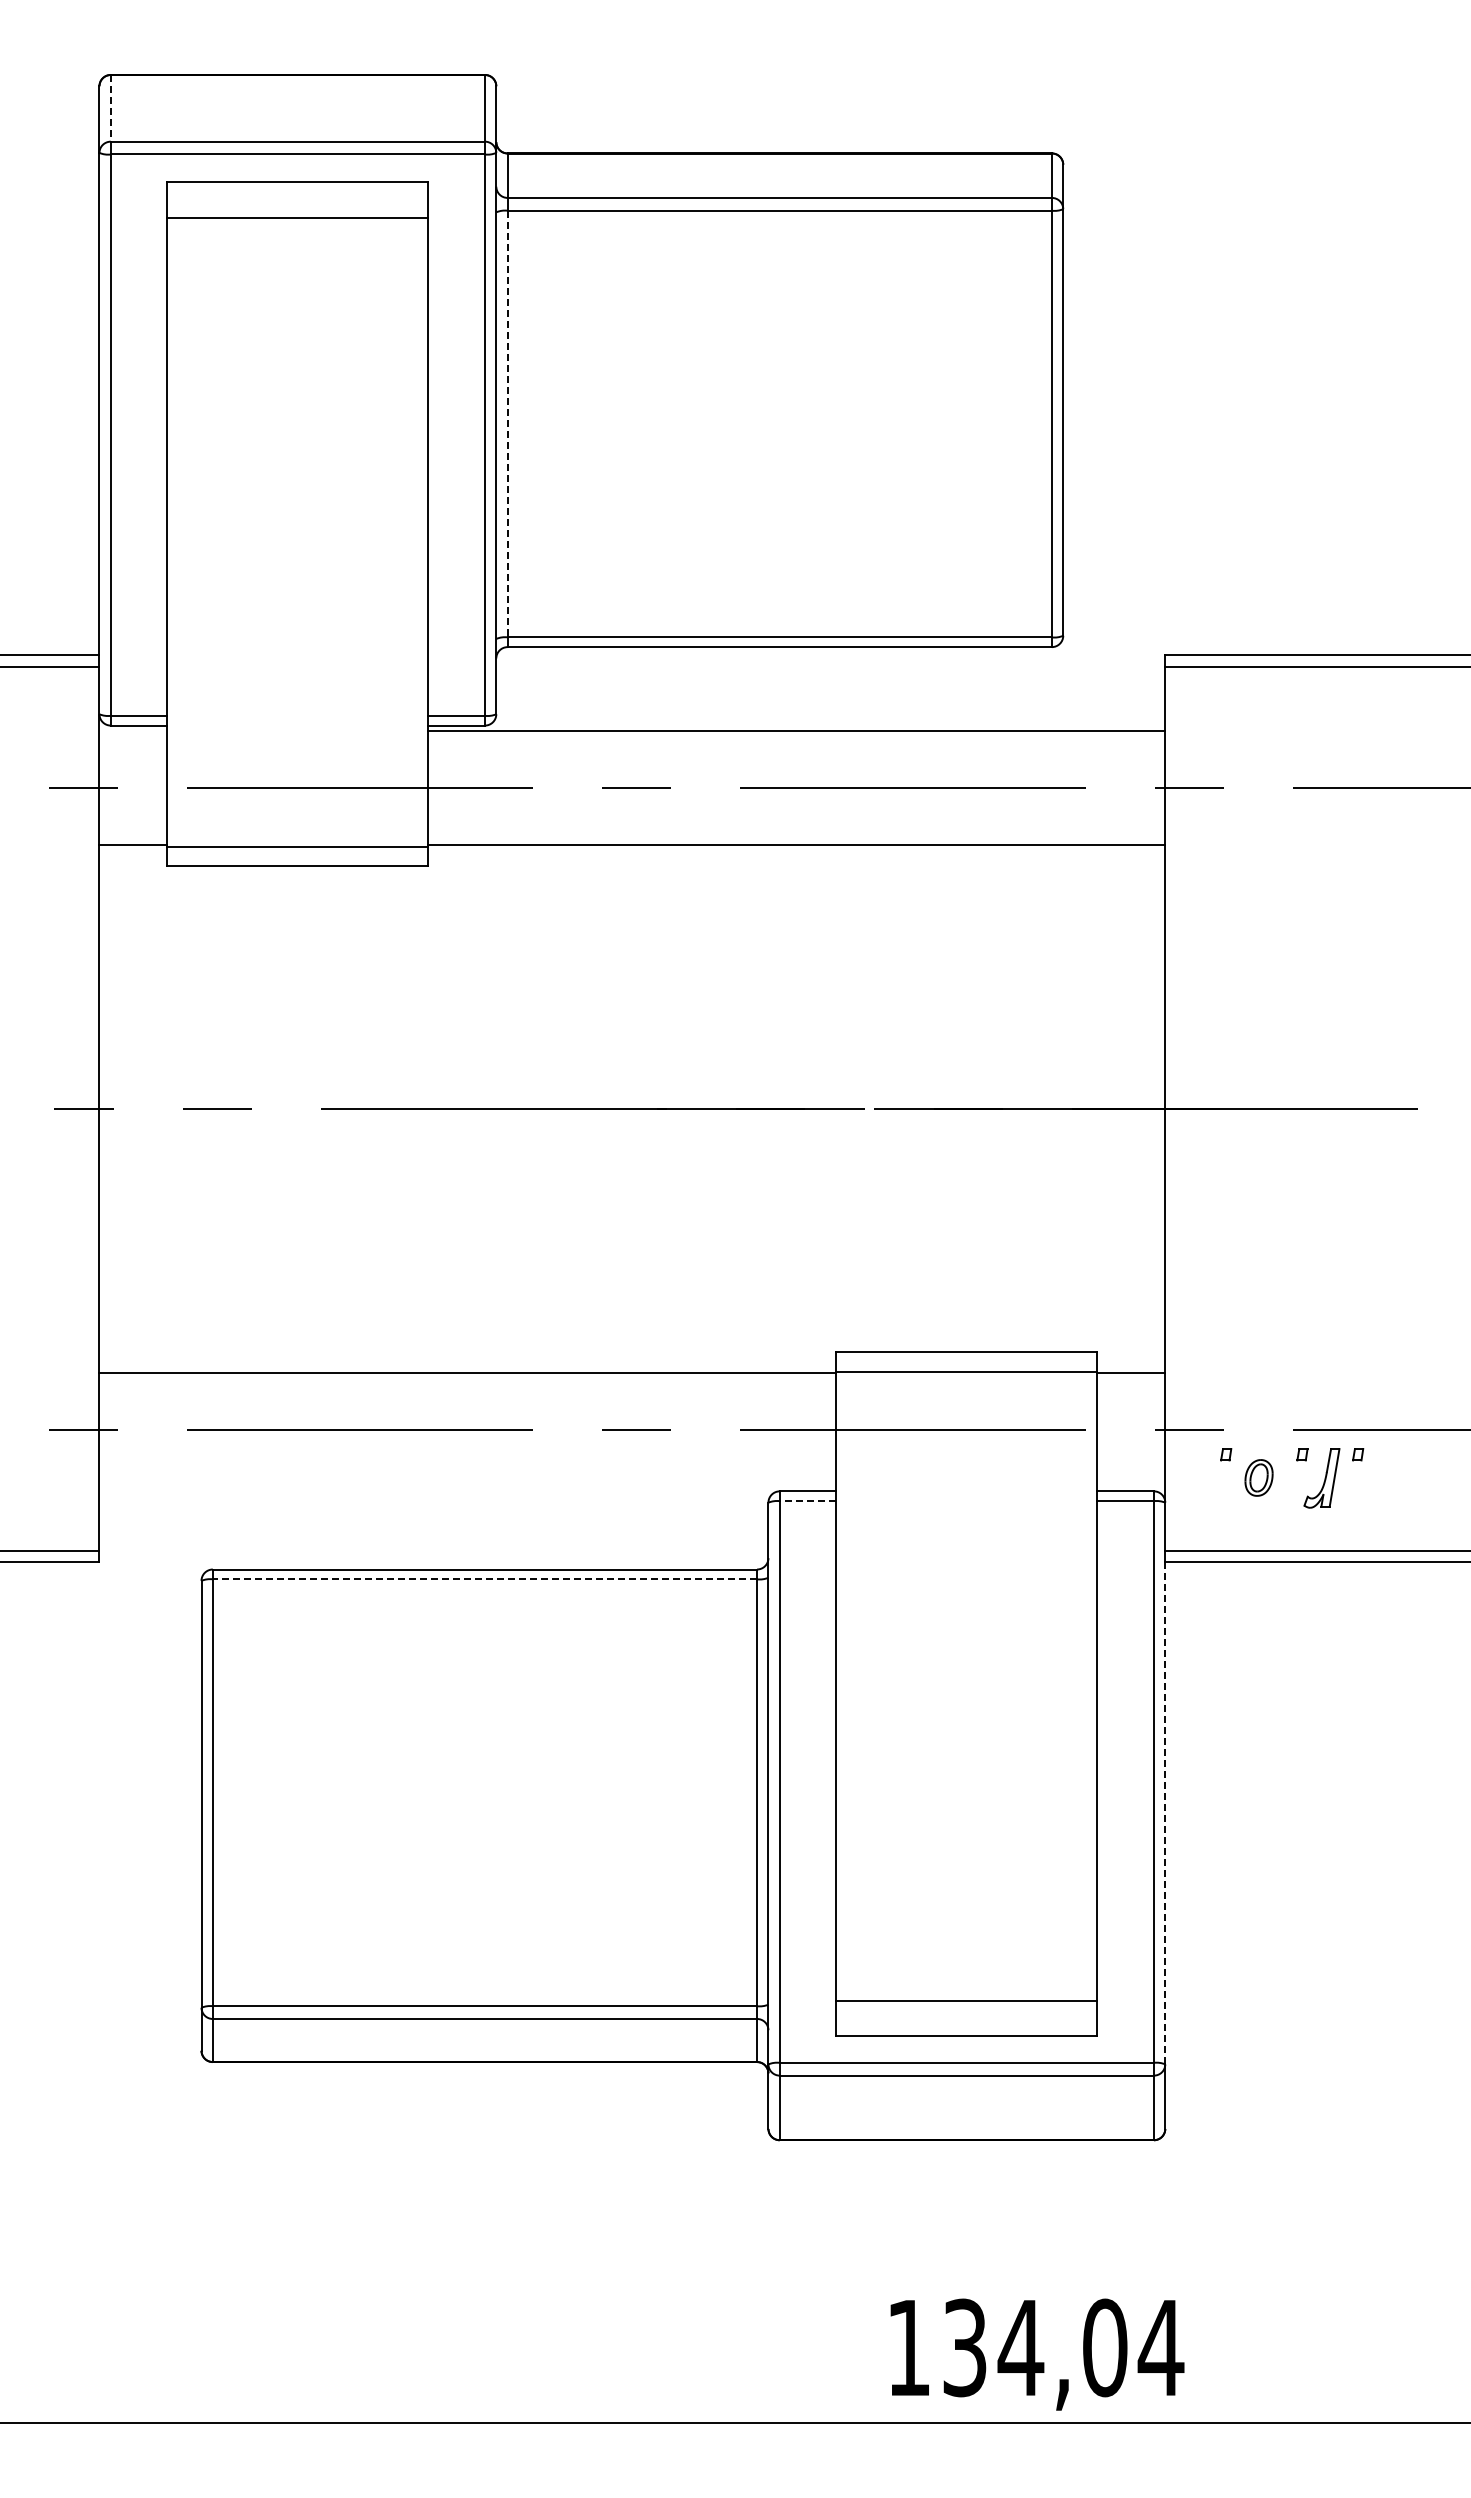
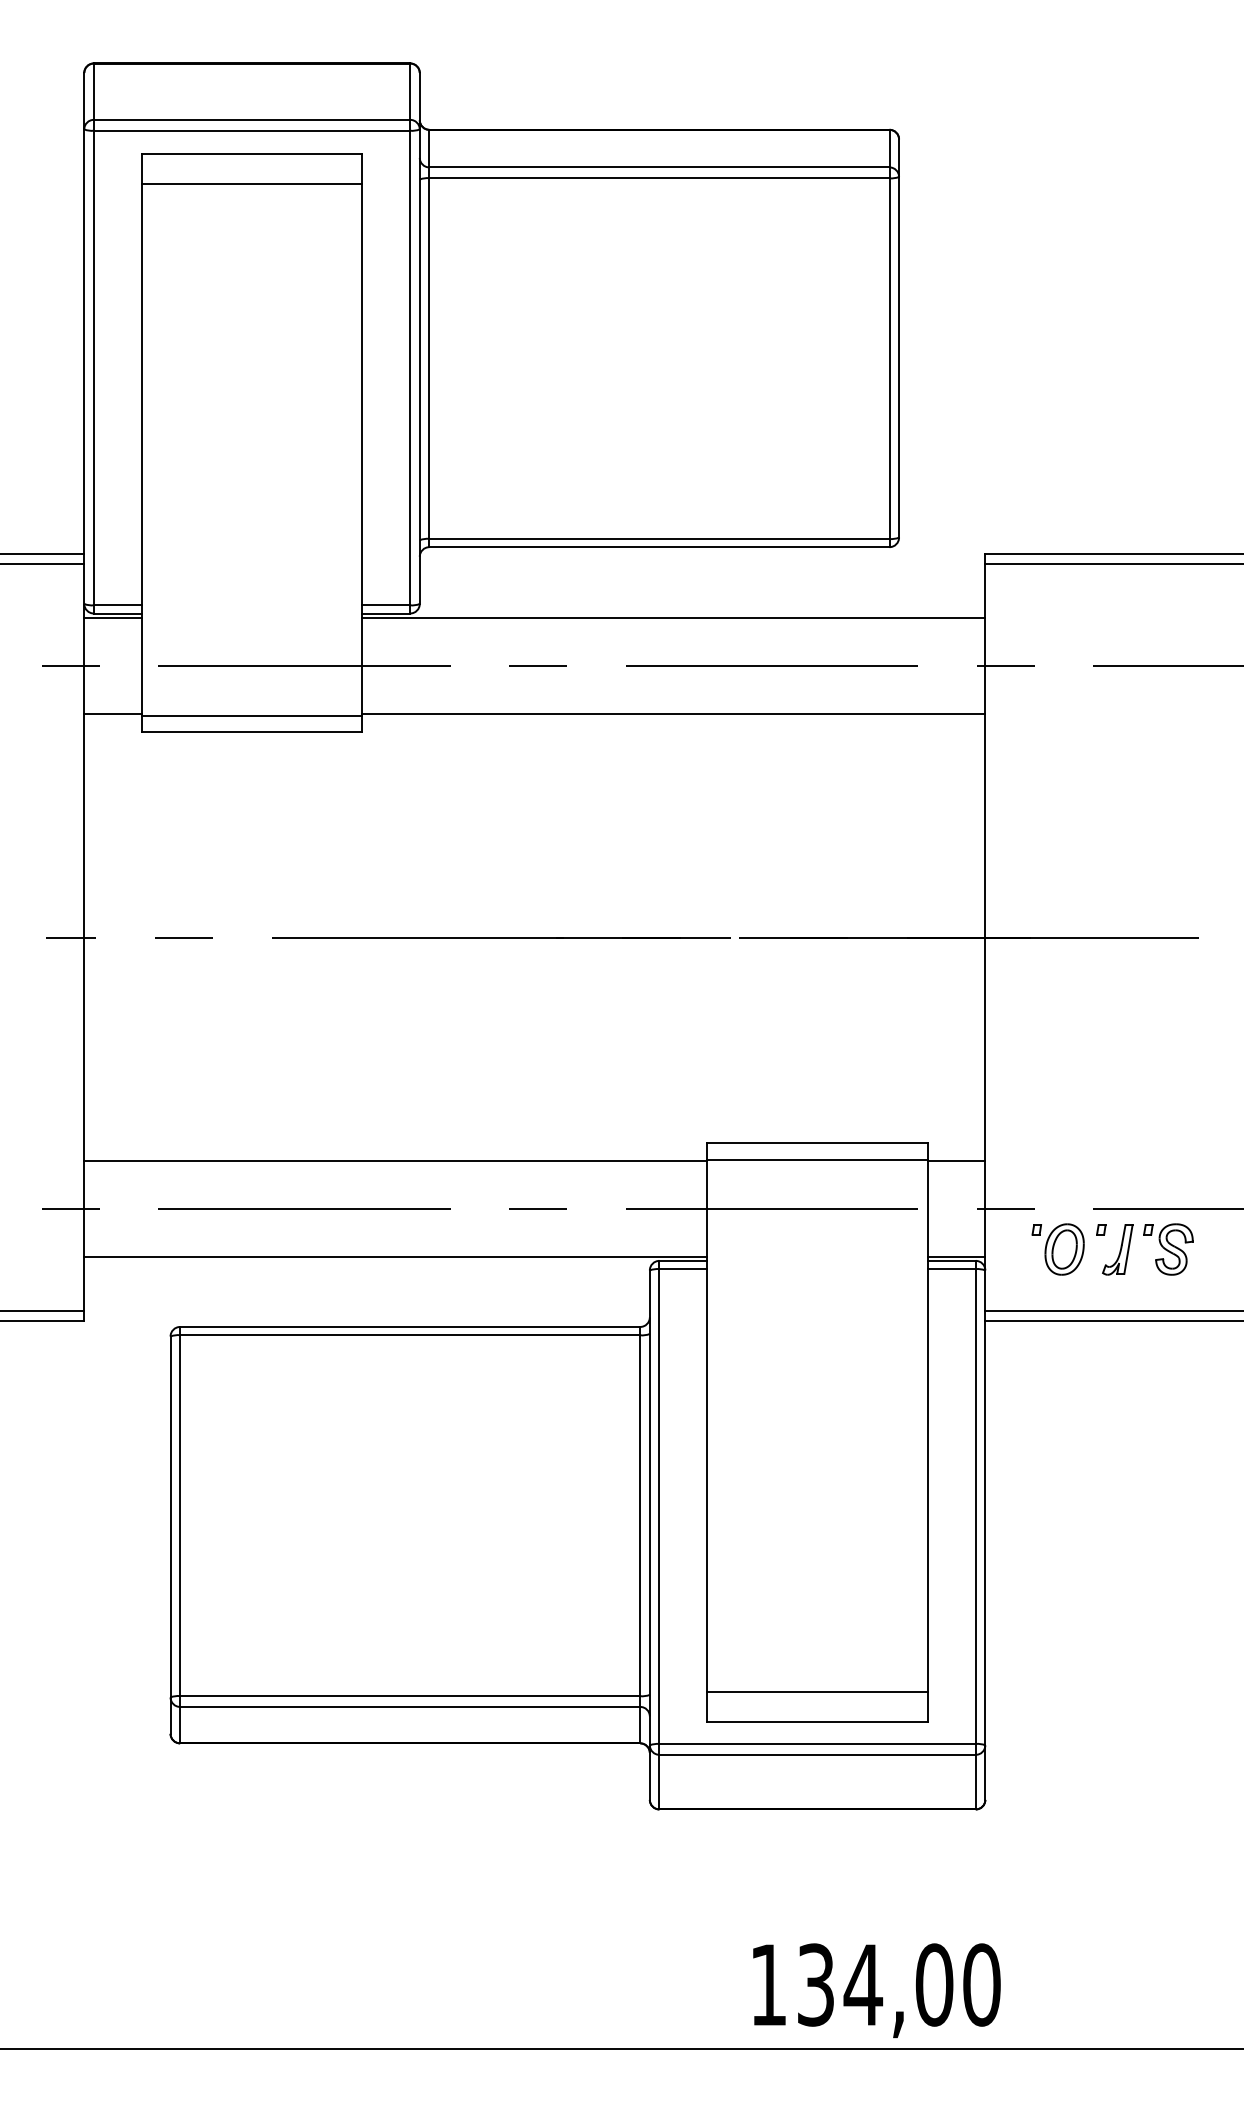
line: (110, 108) -> (93, 91), dashed -> solid
line: (507, 424) -> (429, 358), dashed -> solid
line: (133, 731) -> (113, 618), added
part: (1258, 1477) -> (1064, 1249), size x1.67
part: (1388, 1477) -> (1174, 1249), added
line: (467, 1486) -> (395, 1256), added
line: (1131, 1486) -> (956, 1256), added
line: (807, 1501) -> (682, 1269), dashed -> solid
line: (484, 1579) -> (409, 1335), dashed -> solid
line: (1165, 1813) -> (985, 1533), dashed -> solid
text: (1160, 2347) -> (981, 1984), 134,04 -> 134,00

